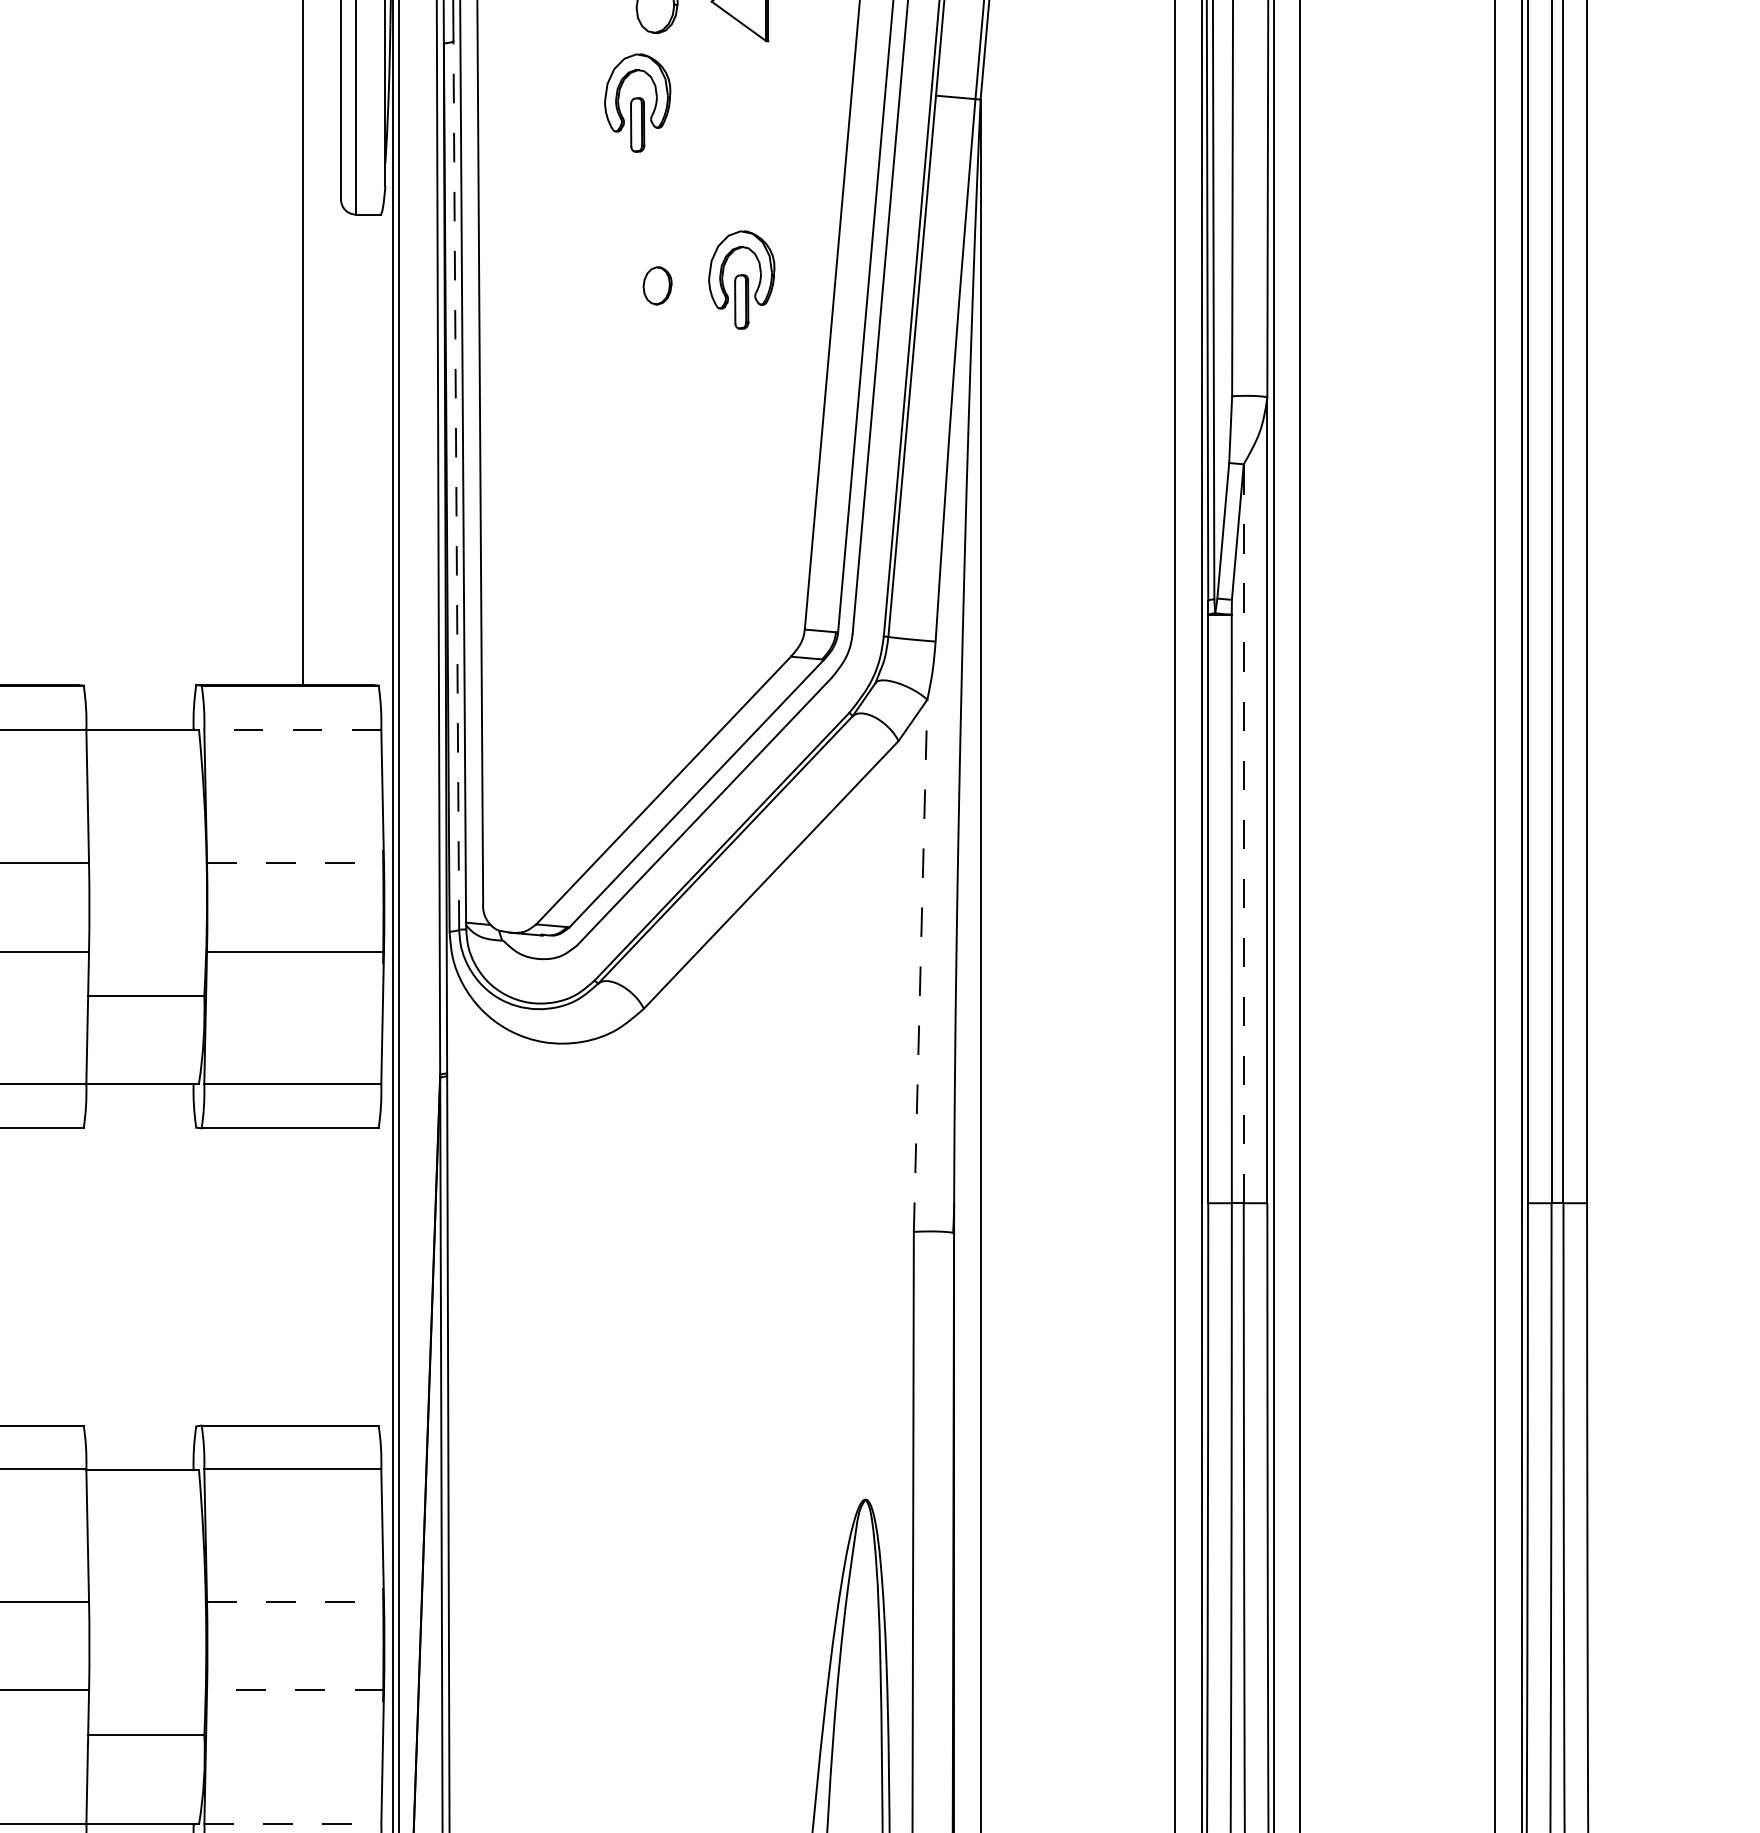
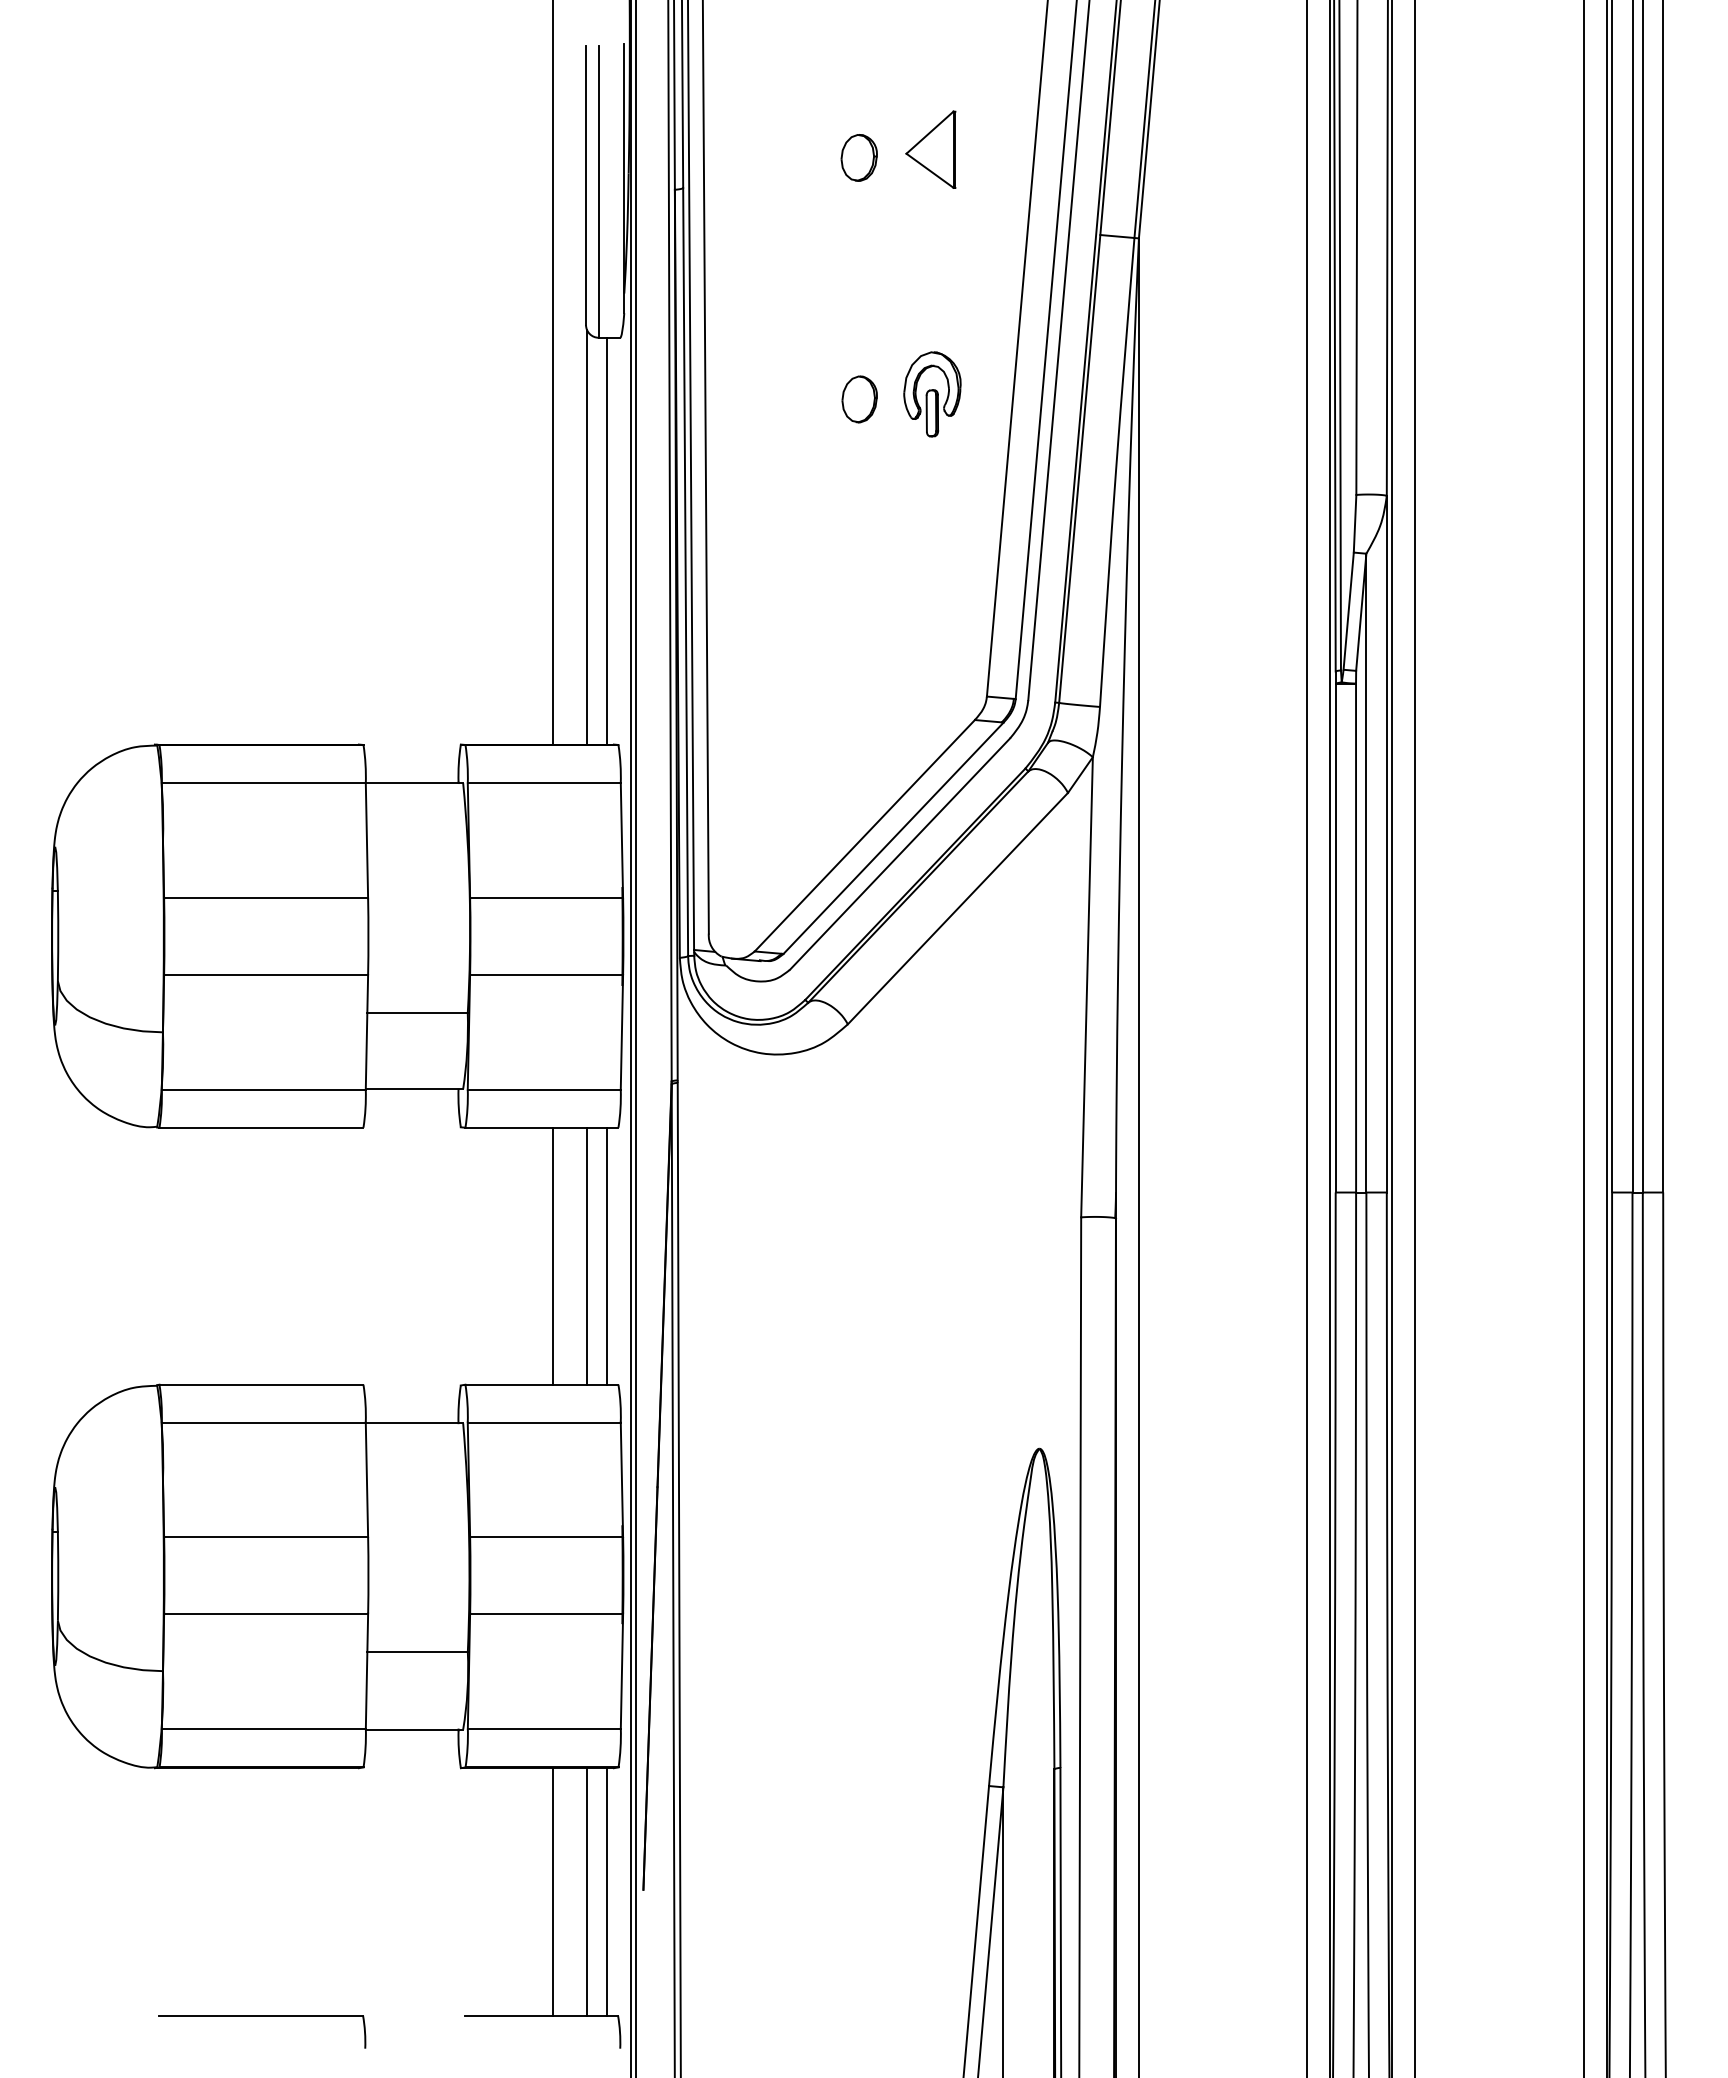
part: (637, 103) -> (842, 241), removed
part: (657, 285) -> (859, 399), size x1.43
line: (341, 444) -> (586, 536), added
line: (364, 449) -> (606, 540), added
line: (456, 484) -> (685, 571), dashed -> solid
line: (293, 730) -> (544, 783), dashed -> solid
line: (1243, 833) -> (1366, 872), dashed -> solid
line: (296, 863) -> (547, 898), dashed -> solid
line: (921, 964) -> (1087, 986), dashed -> solid
line: (303, 1276) -> (553, 1255), added
line: (341, 1276) -> (586, 1255), added
line: (364, 1276) -> (606, 1255), added
line: (296, 1602) -> (547, 1537), dashed -> solid
line: (295, 1690) -> (546, 1613), dashed -> solid
line: (293, 1823) -> (544, 1728), dashed -> solid

